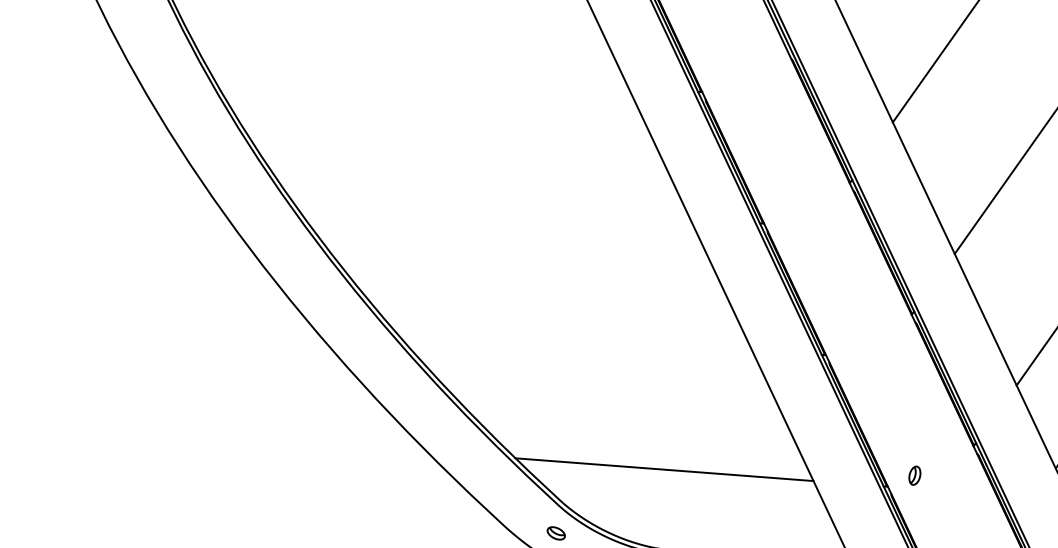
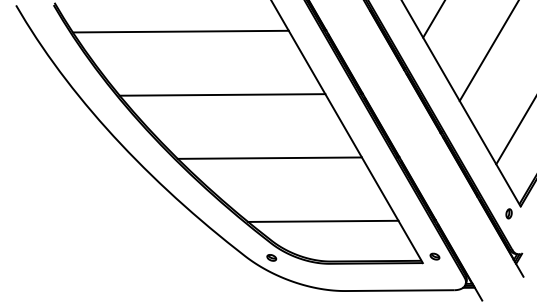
line: (413, 69) -> (180, 31), added
line: (485, 201) -> (222, 94), added
line: (568, 334) -> (269, 157), added
part: (913, 474) -> (508, 213), moved

